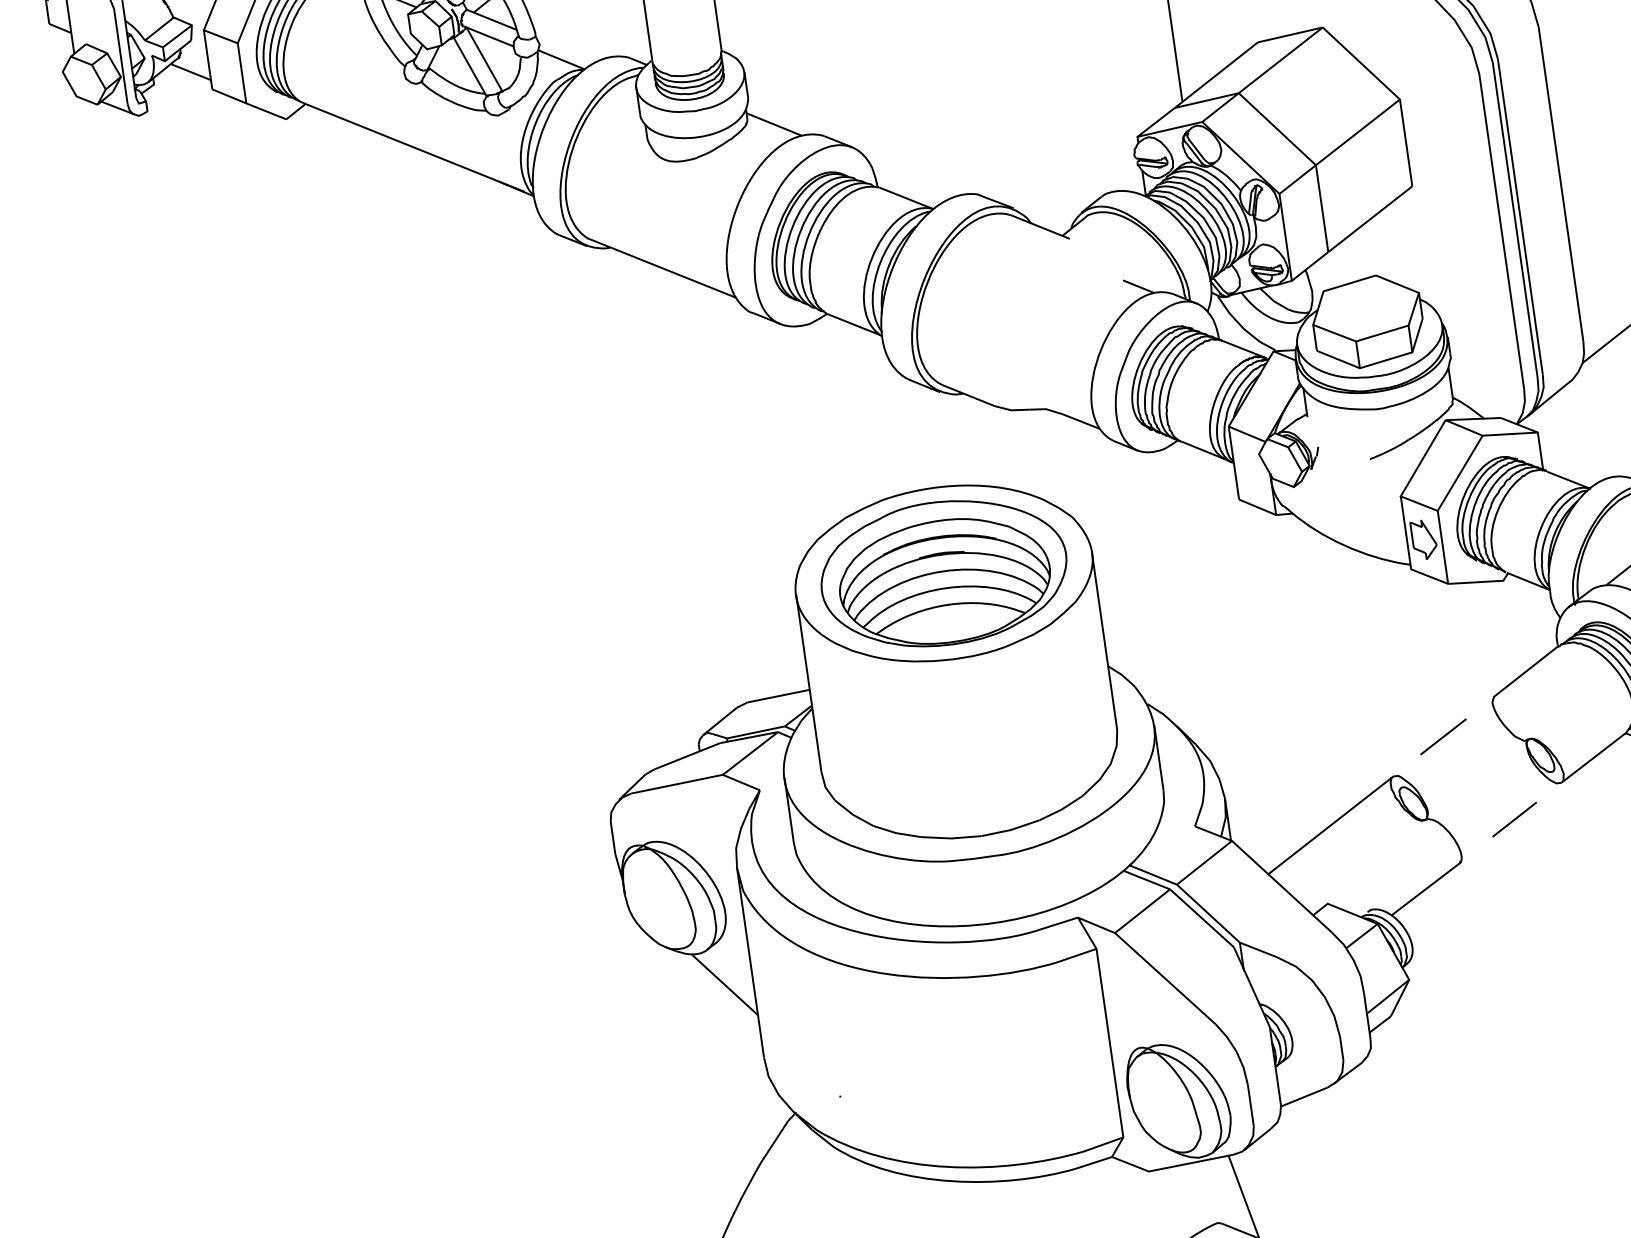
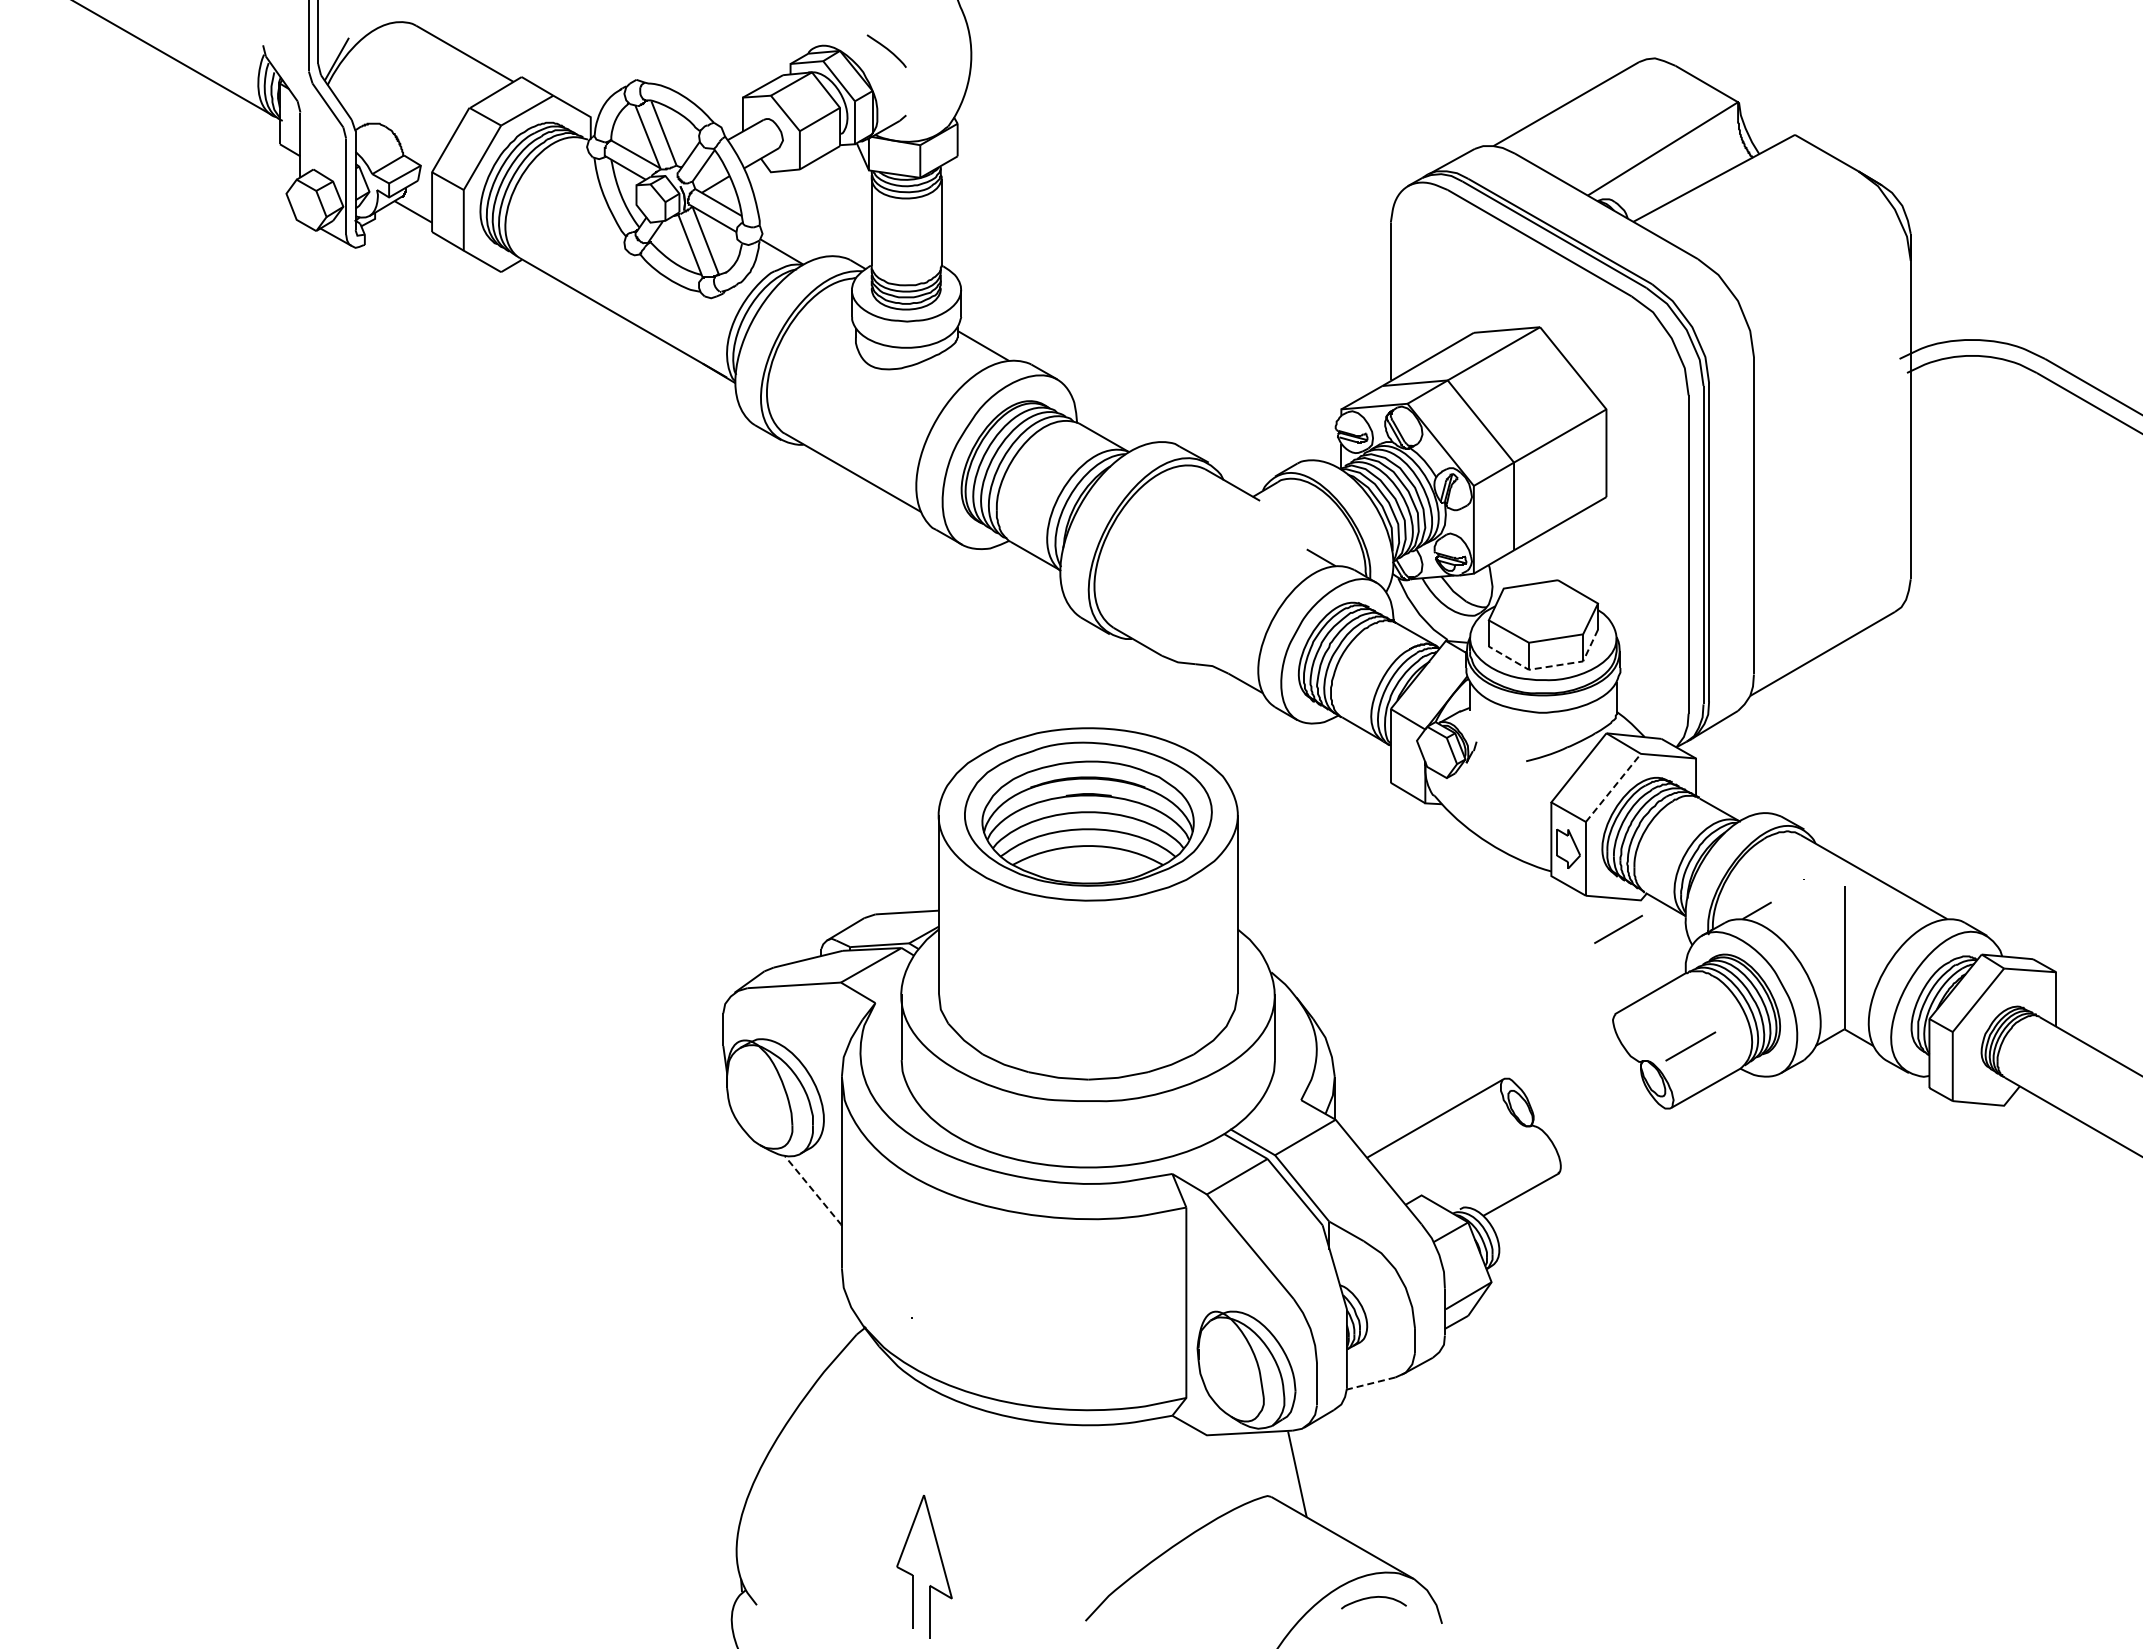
line: (1380, 361) -> (1550, 666), solid -> dashed
line: (1460, 472) -> (1613, 787), solid -> dashed
line: (1443, 736) -> (1690, 1046), moved
line: (1514, 818) -> (1618, 928), moved
line: (725, 985) -> (813, 1191), solid -> dashed
line: (1303, 1097) -> (1370, 1383), solid -> dashed

